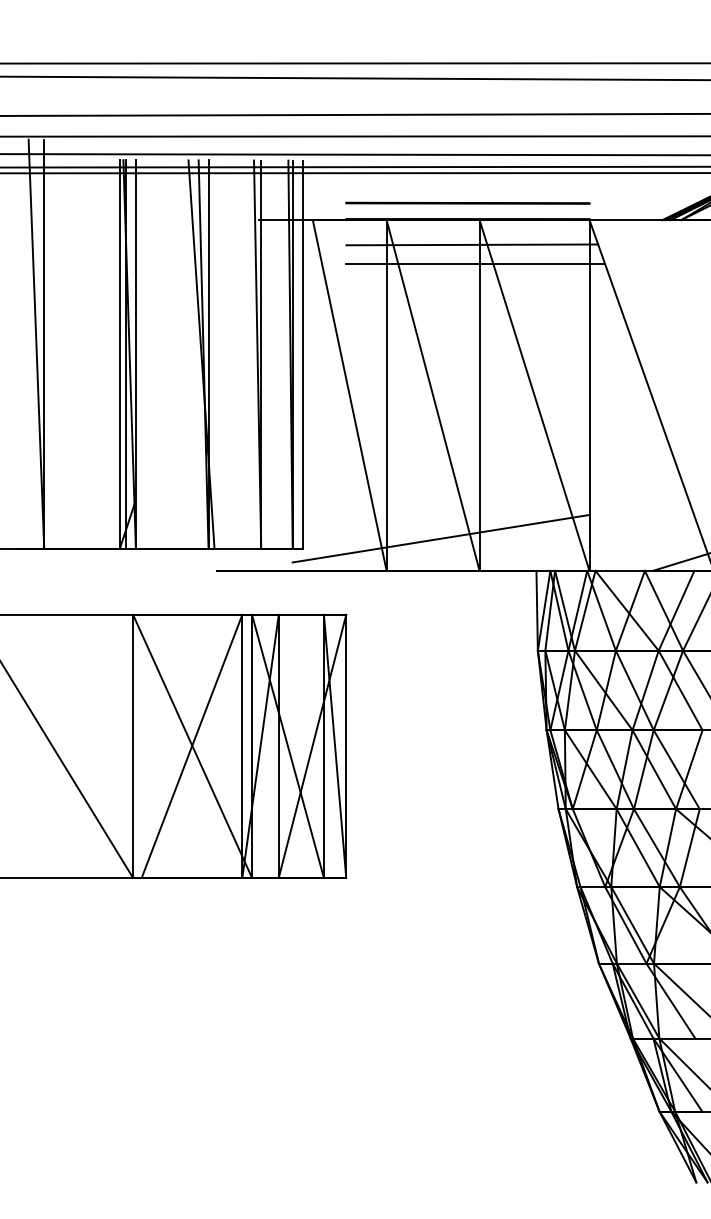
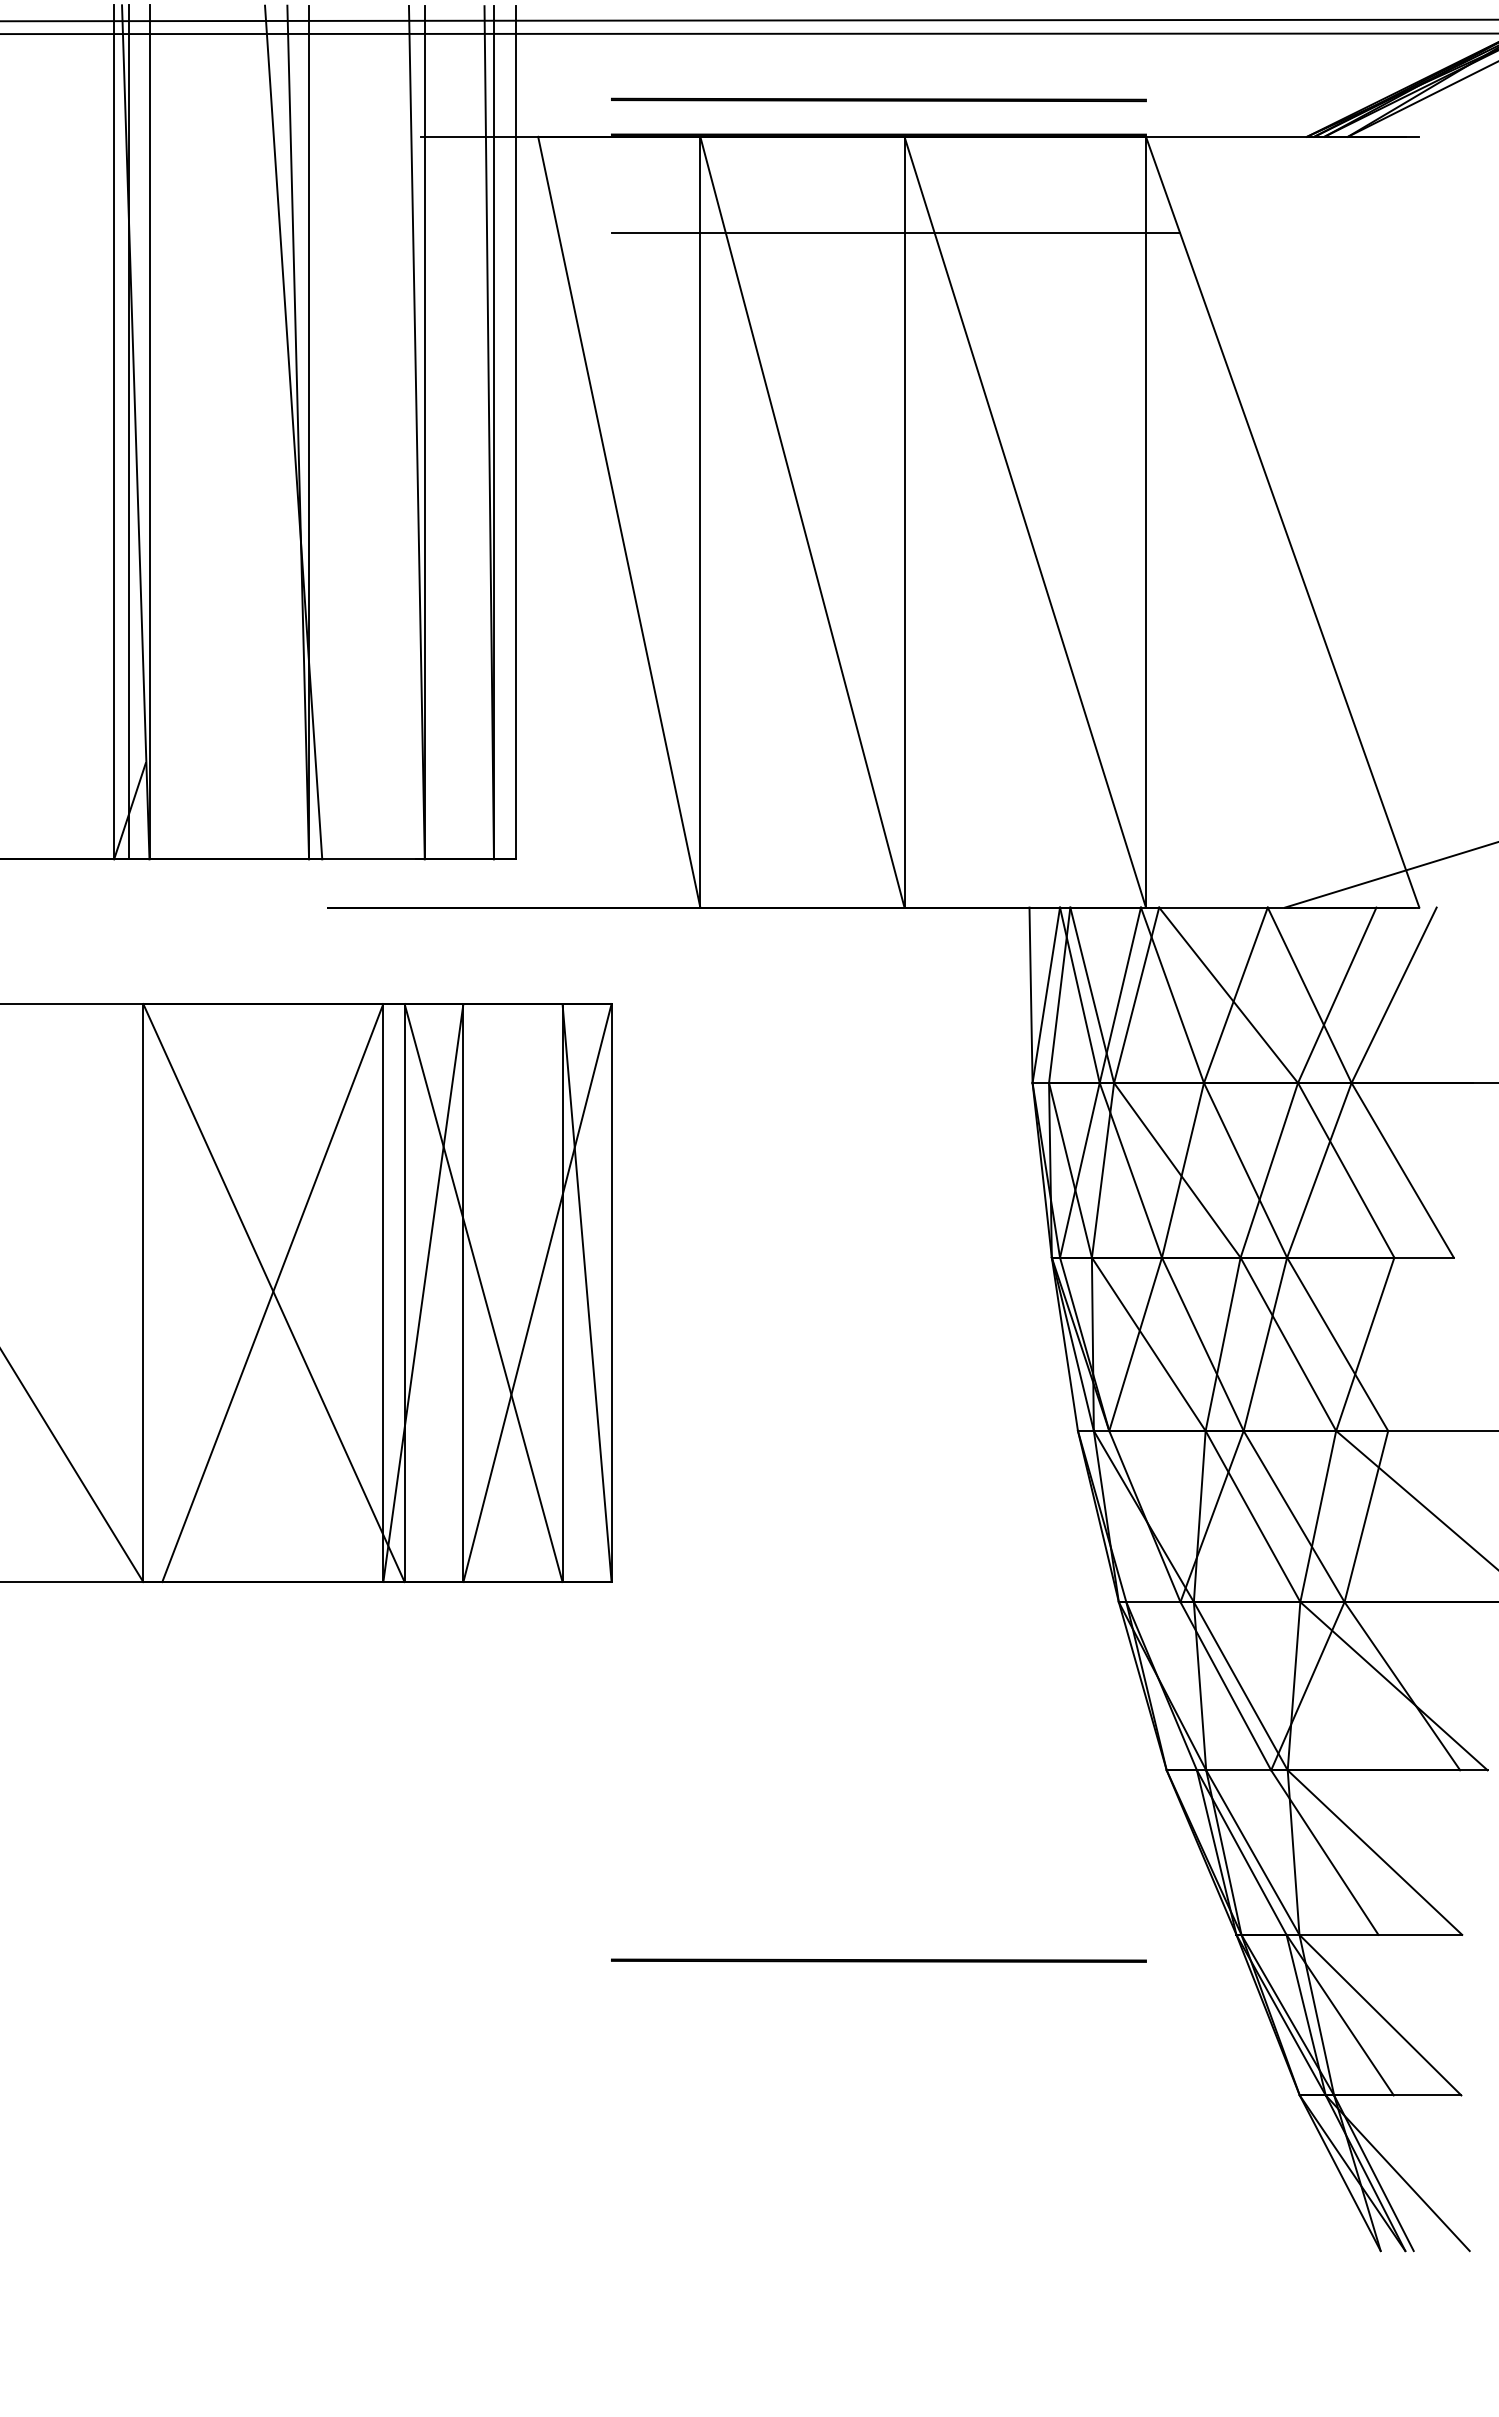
line: (472, 244) -> (888, 190), removed
line: (440, 538) -> (818, 836), removed
line: (467, 1049) -> (877, 1959), added

